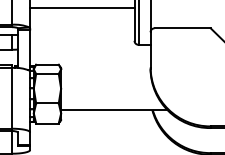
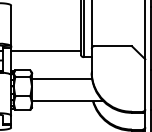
line: (82, 7) -> (46, 50), moved
line: (105, 78) -> (61, 79), added

